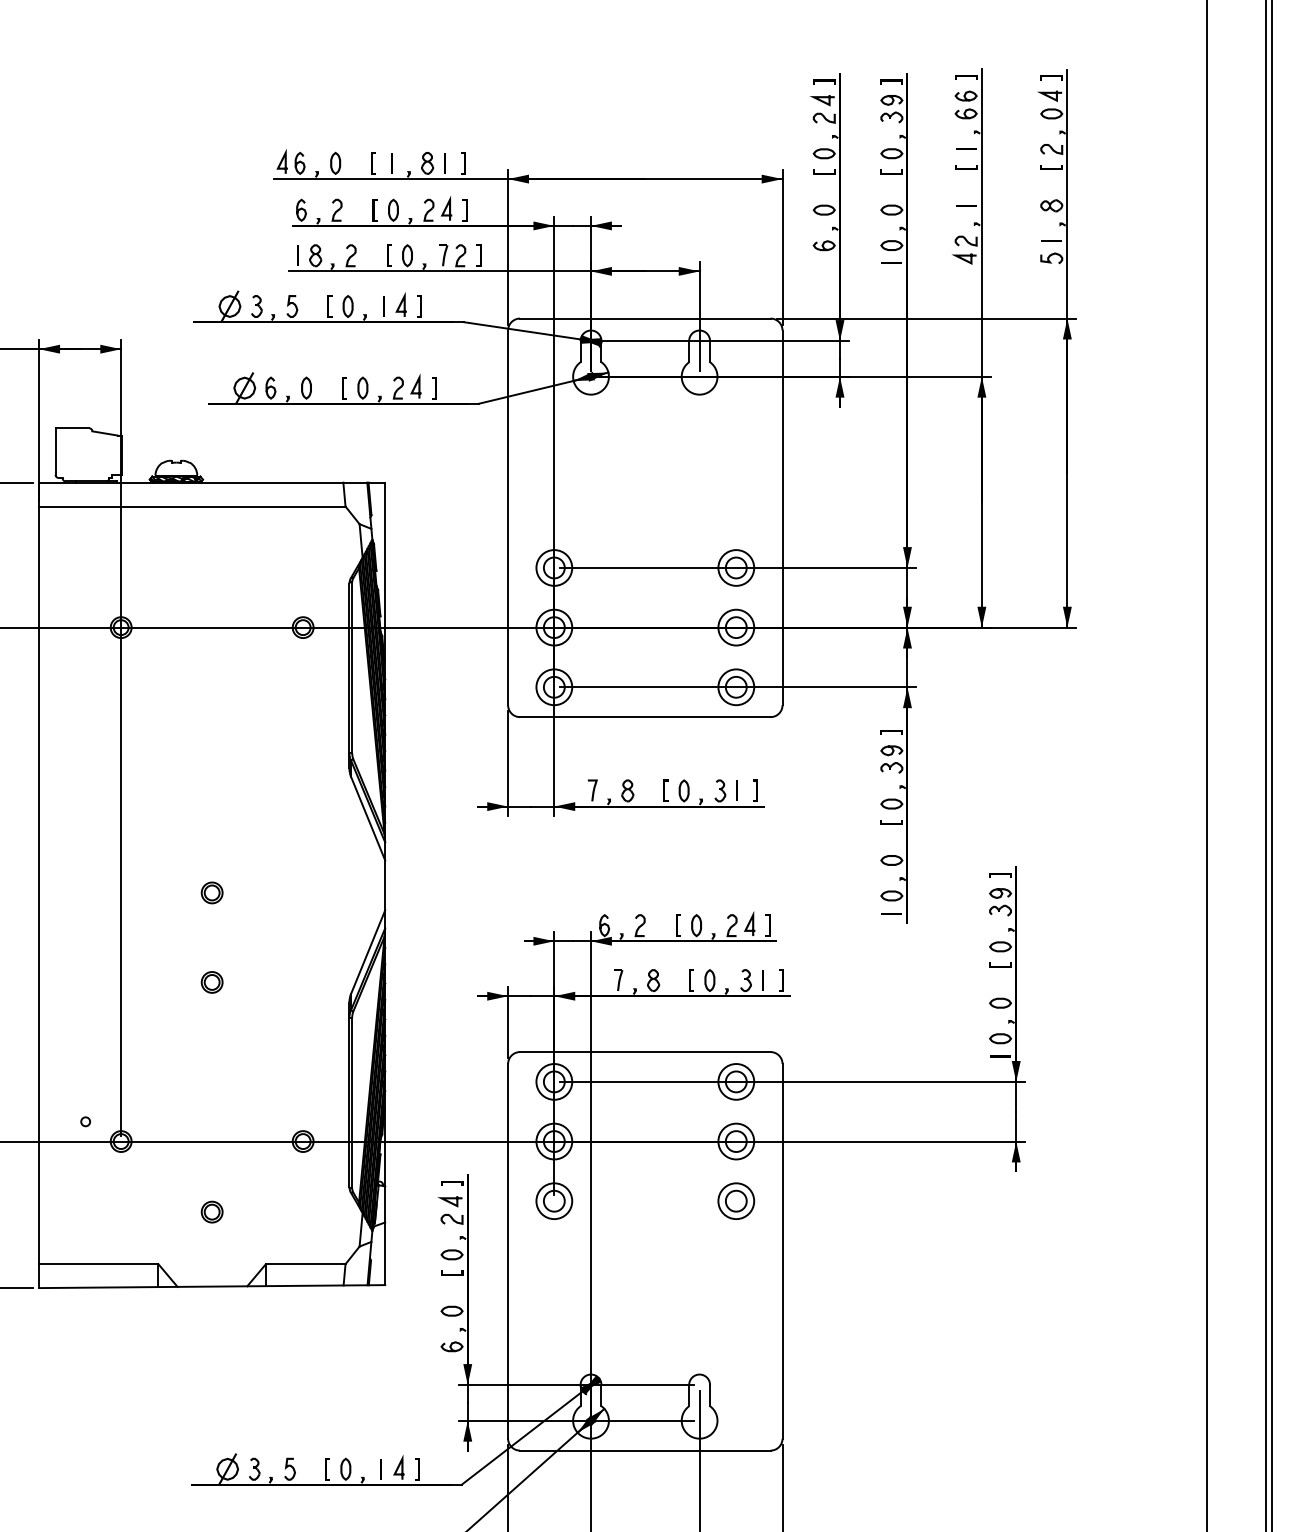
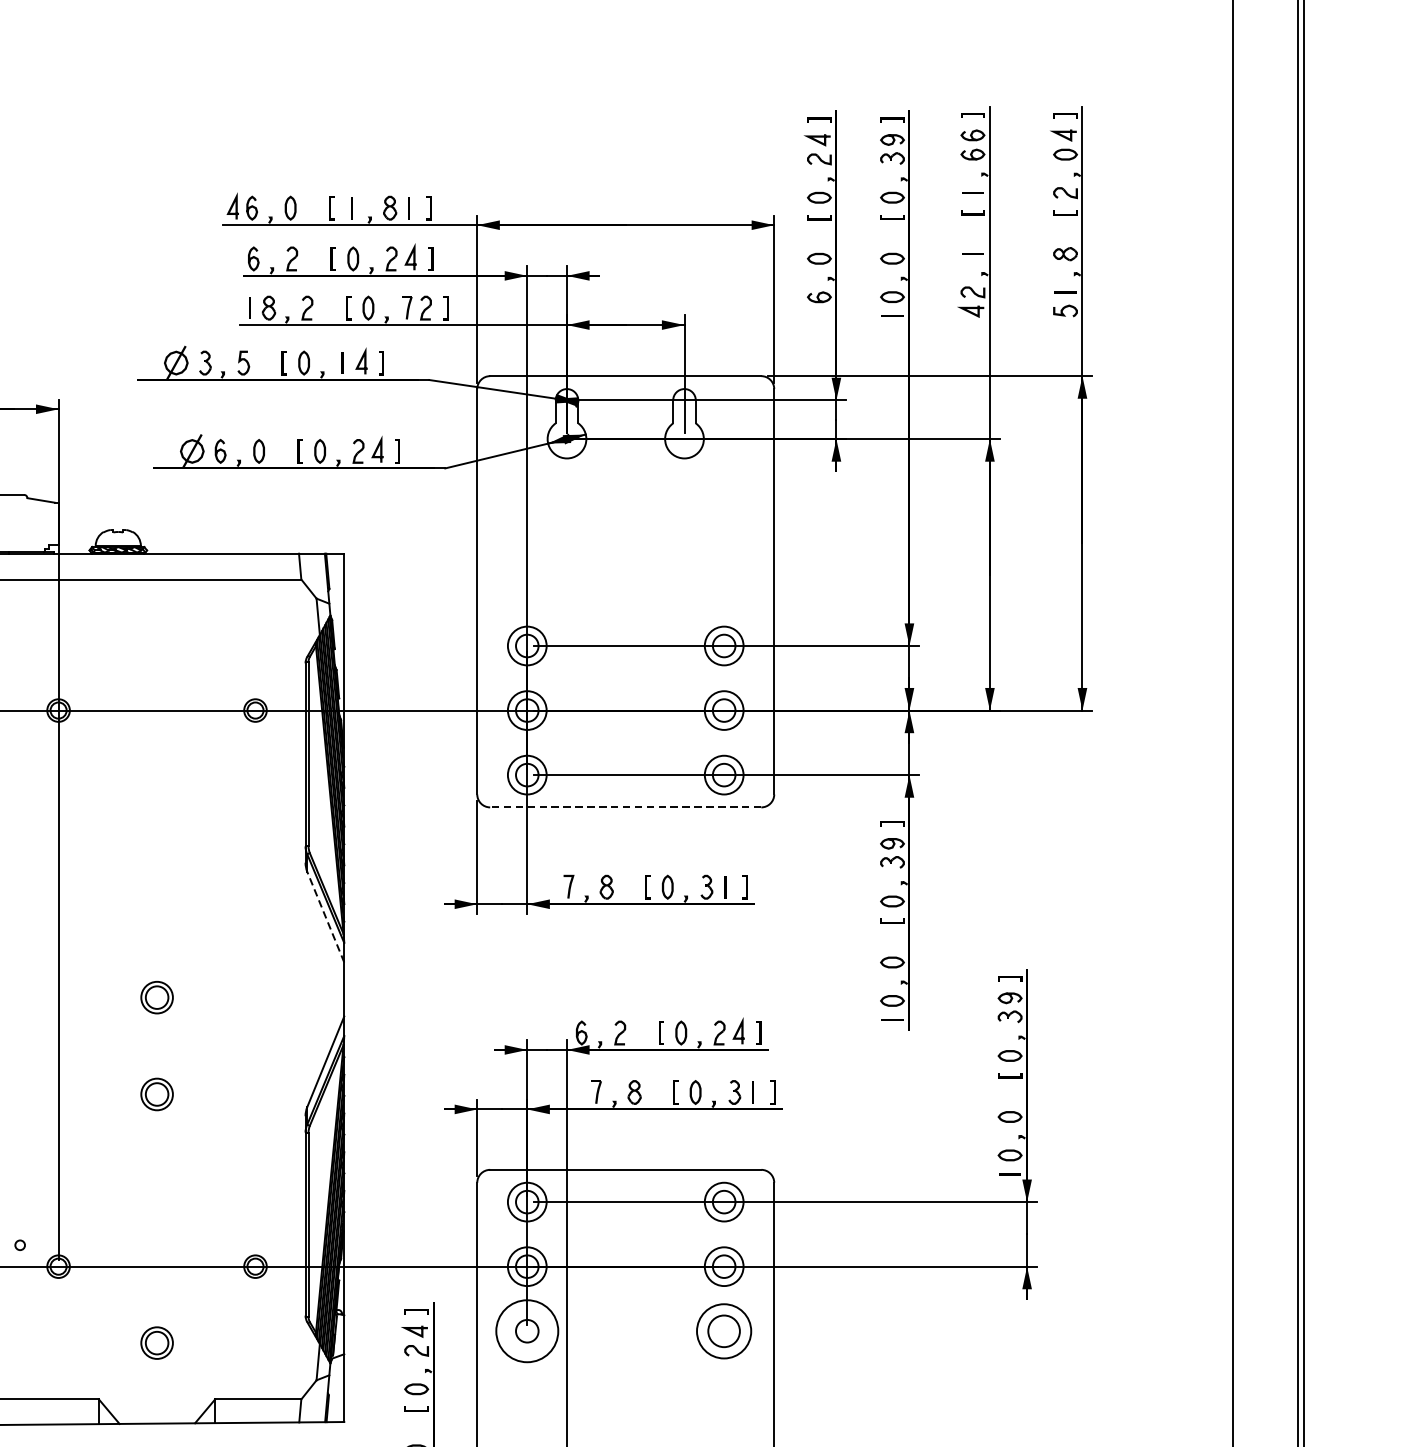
line: (644, 717) -> (624, 807), solid -> dashed
line: (367, 818) -> (325, 917), solid -> dashed
part: (211, 892) -> (156, 997), size x1.4
part: (211, 982) -> (156, 1094), size x1.4
part: (736, 1200) -> (724, 1330), size x1.4
circle: (554, 1201) -> (527, 1331), size x1.6
part: (211, 1211) -> (156, 1342), size x1.4

